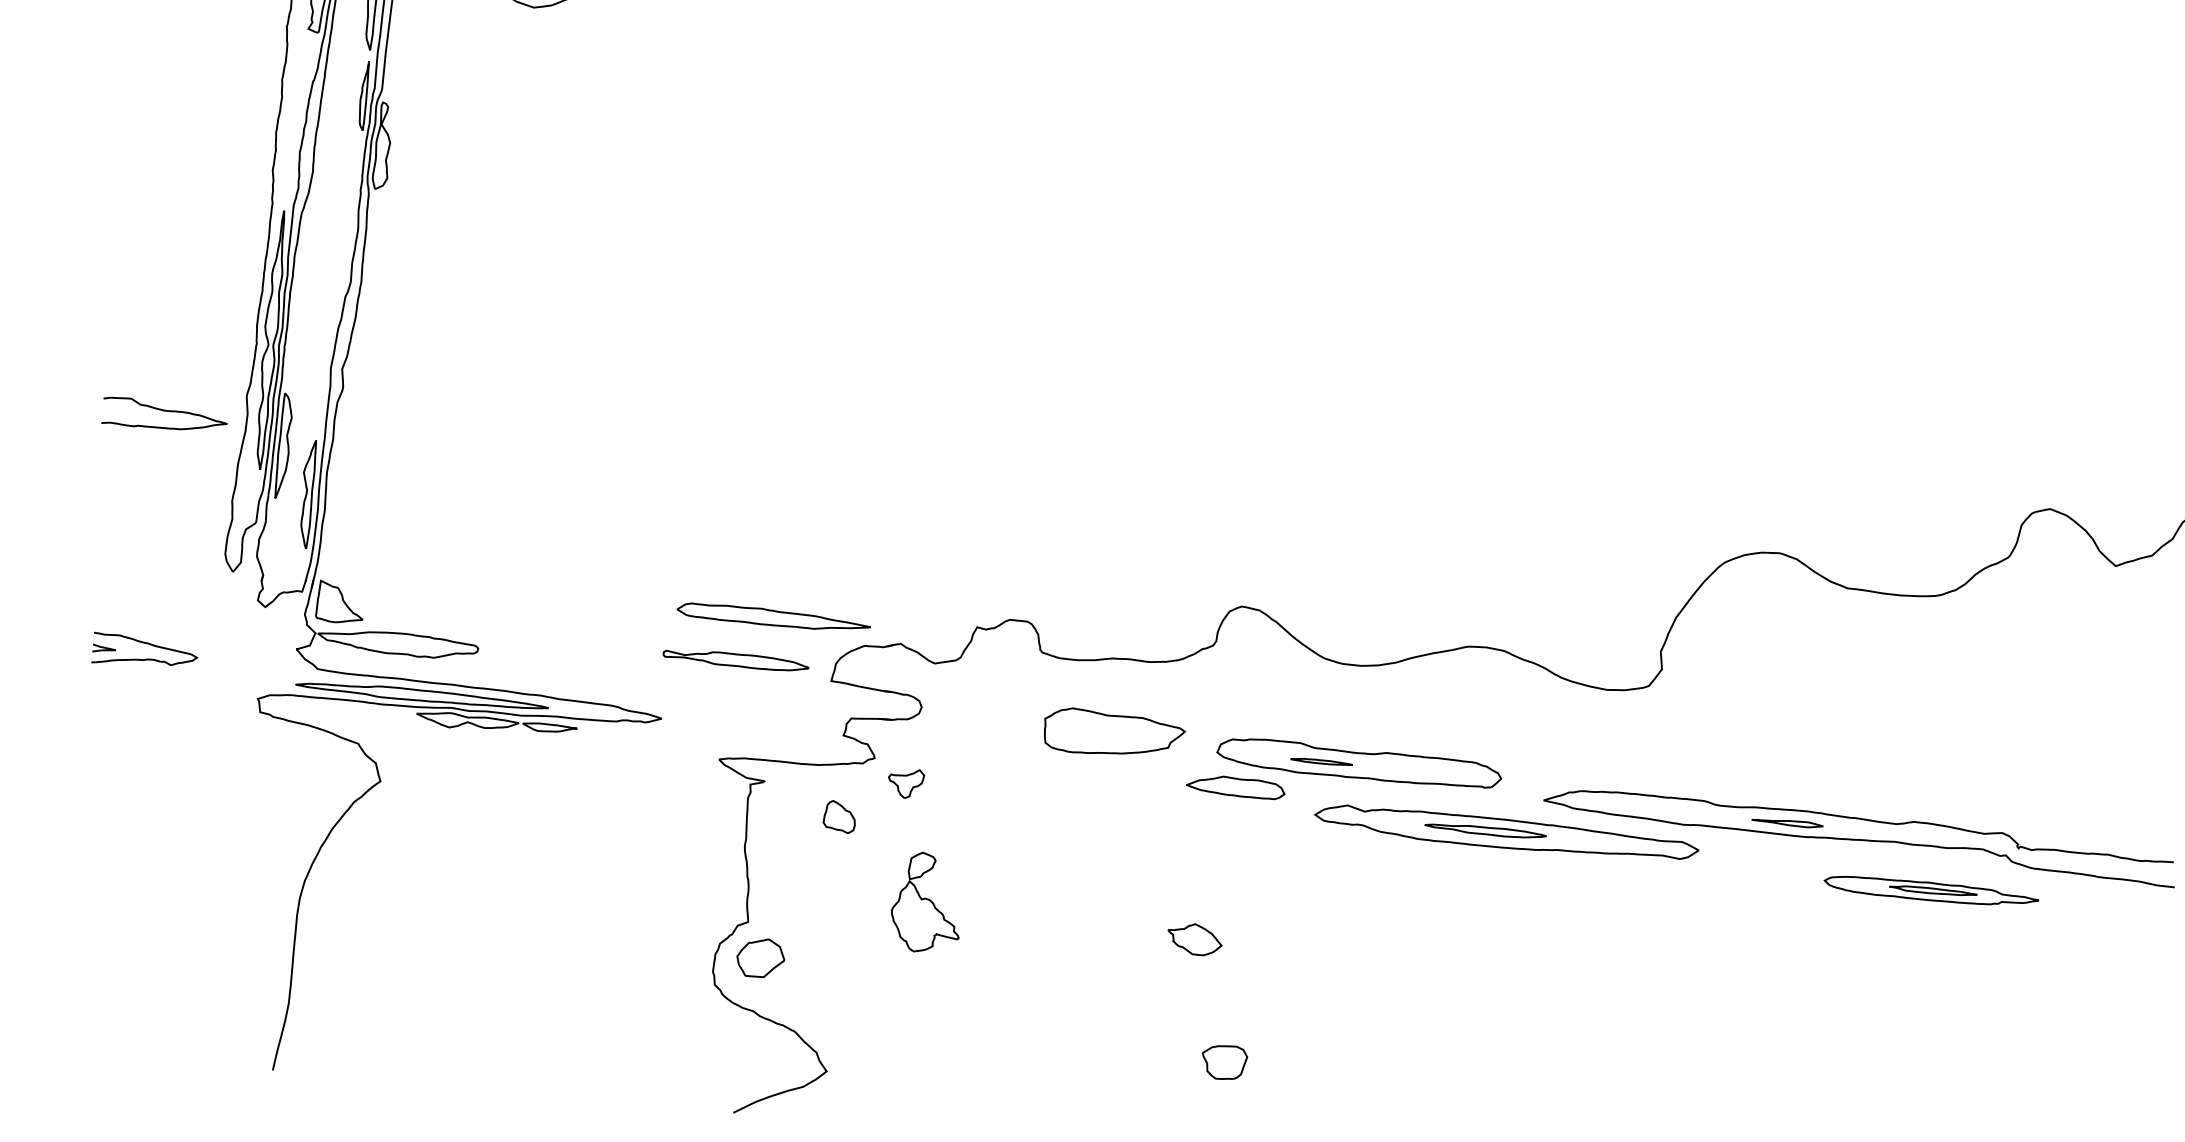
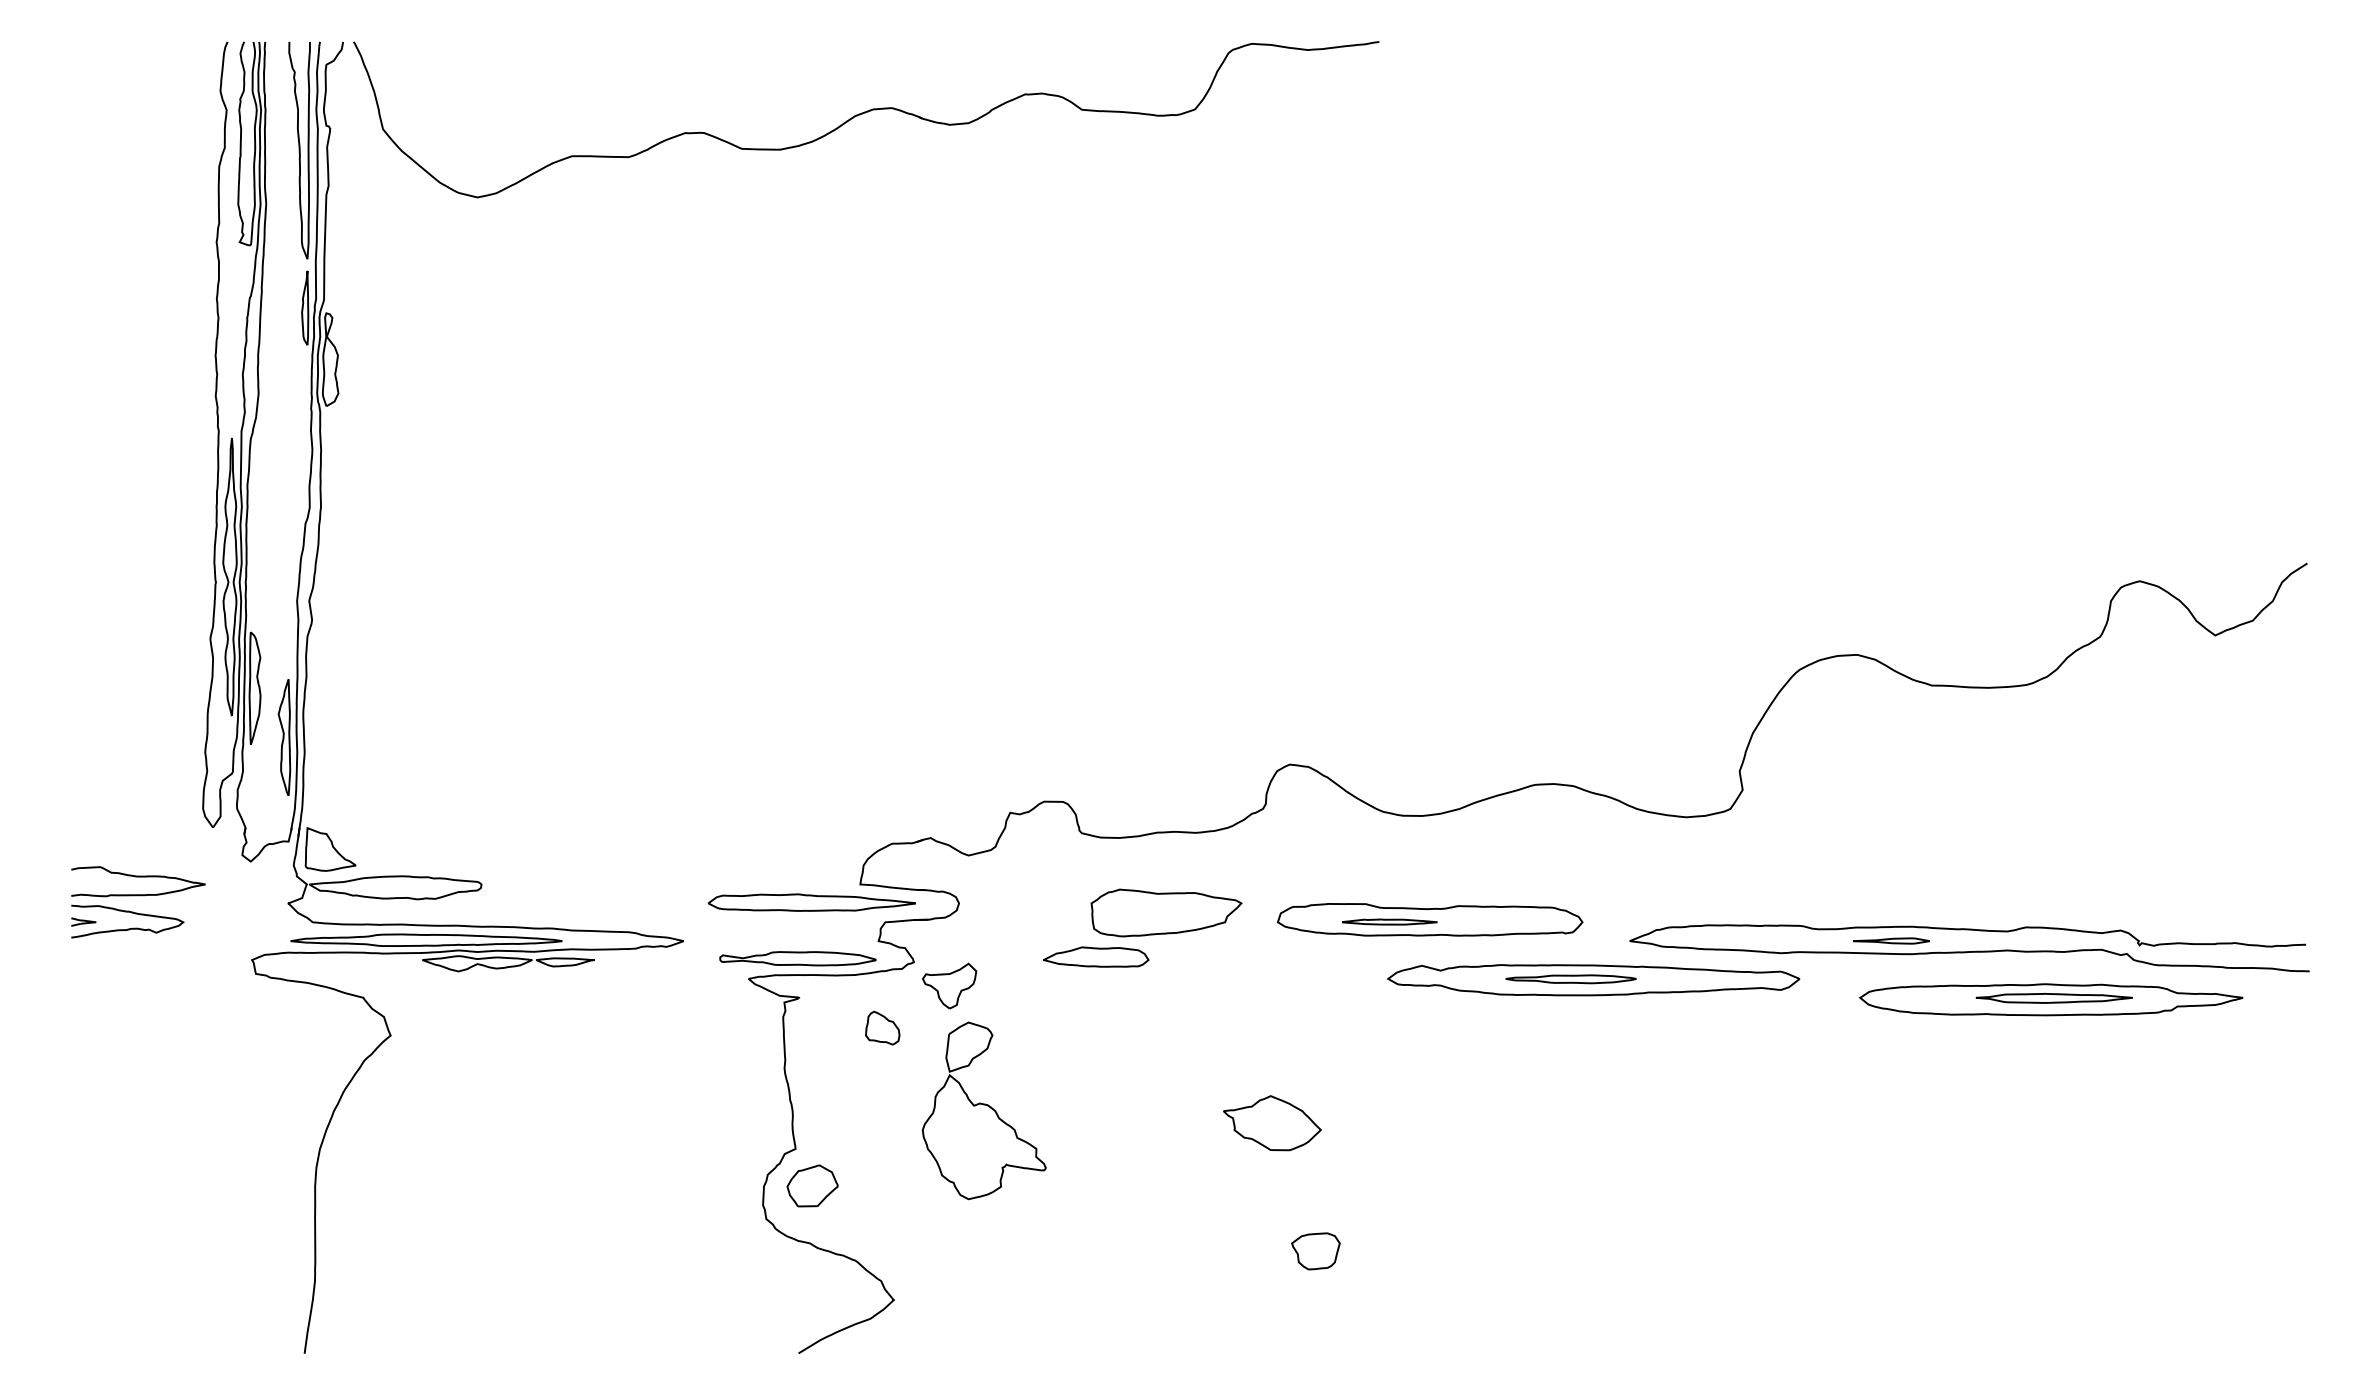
curve: (165, 411) -> (138, 877), moved
part: (773, 617) -> (811, 902), moved
part: (735, 660) -> (797, 958), moved
part: (1321, 761) -> (1389, 921), size x1.43
part: (905, 782) -> (949, 985), size x1.43
part: (1236, 786) -> (1096, 956), moved
part: (1931, 891) -> (2051, 999), size x1.67
part: (926, 902) -> (983, 1110), size x1.67
part: (1194, 939) -> (1272, 1123), size x1.67

